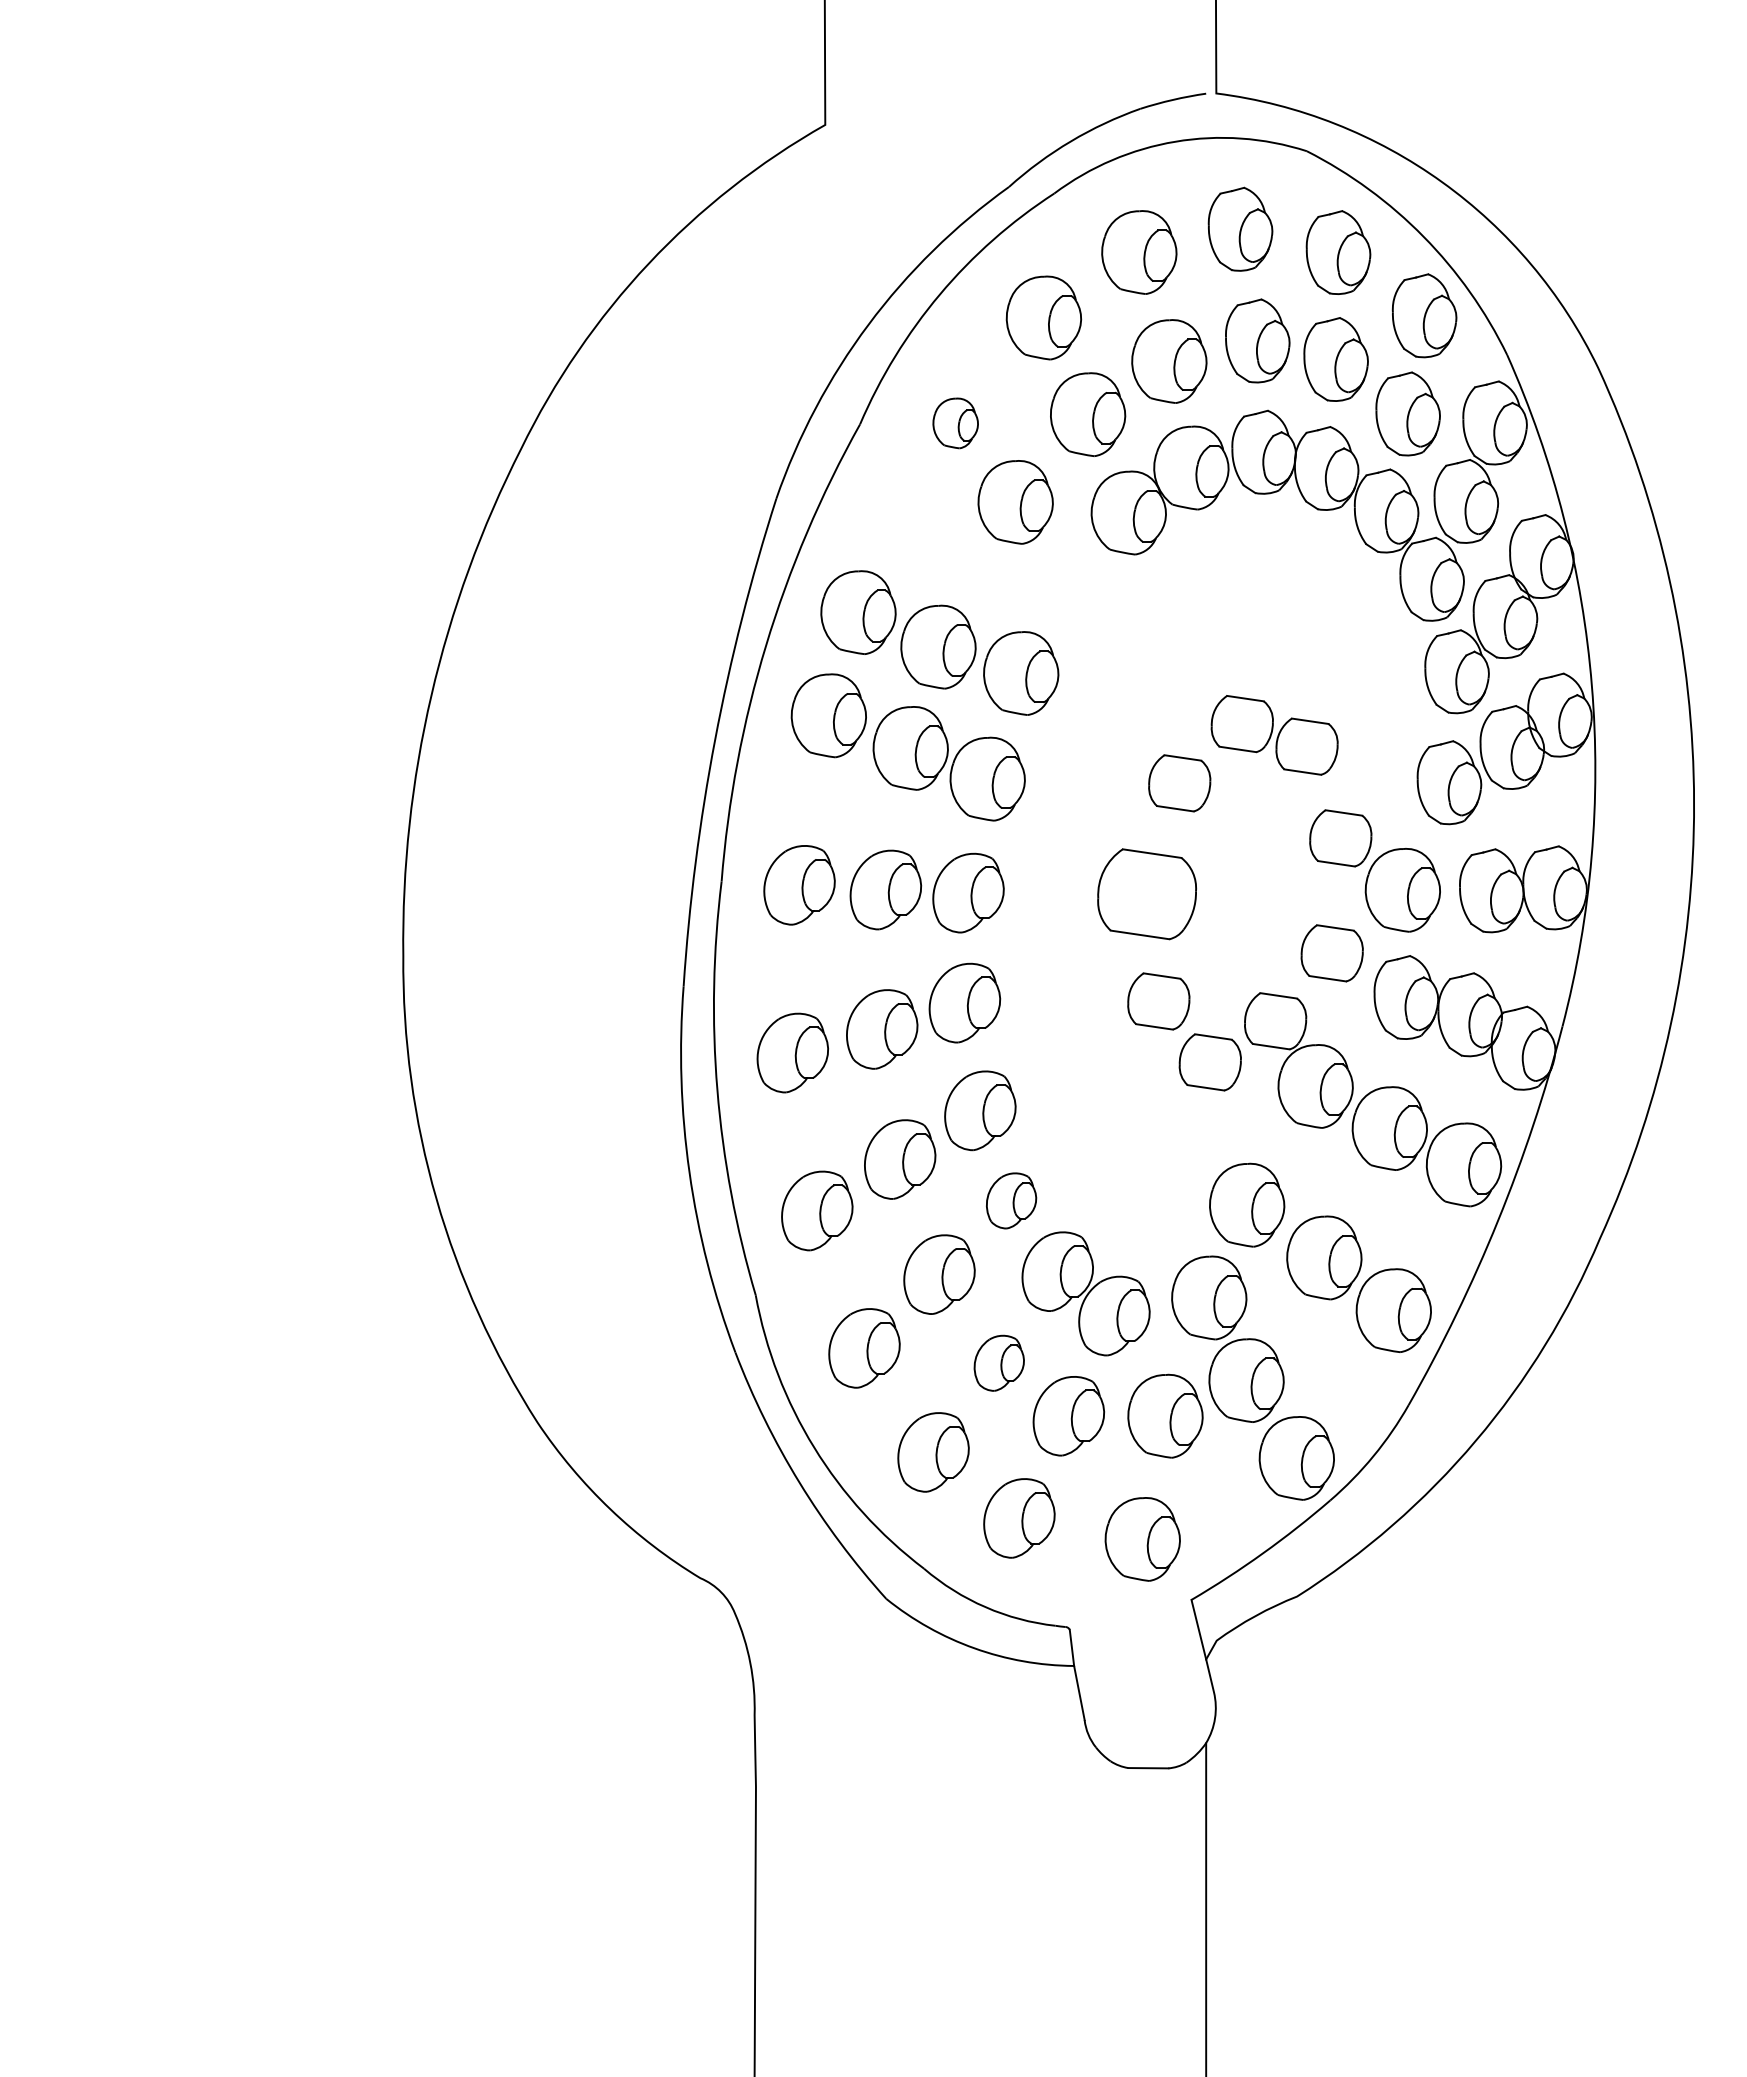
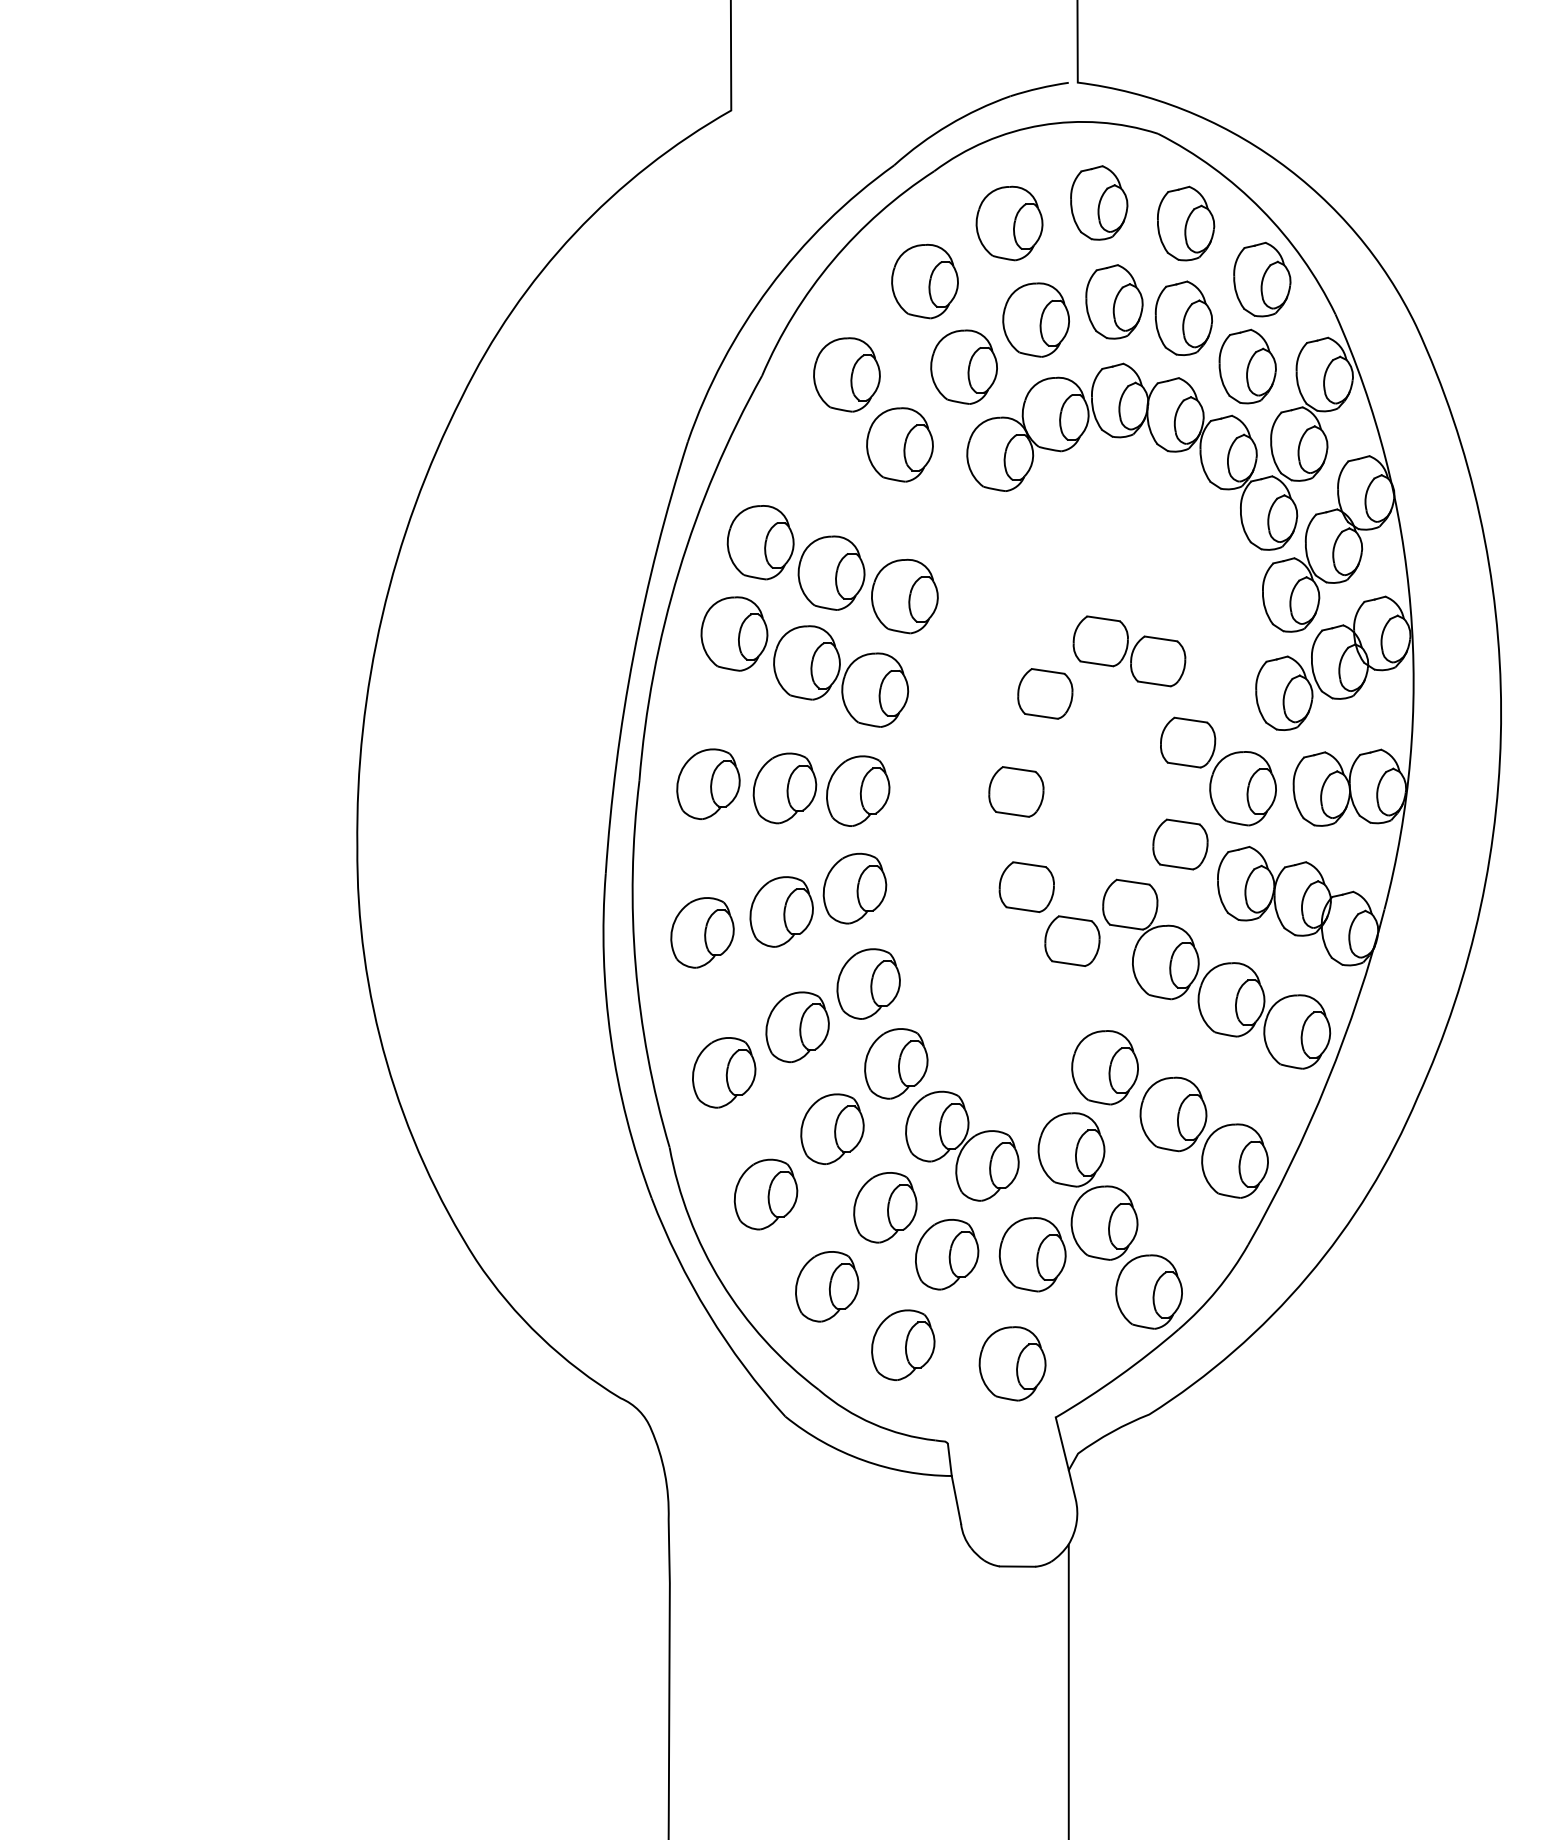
part: (955, 423) -> (846, 375), size x1.67
part: (1146, 893) -> (1015, 791), size x0.62
part: (1011, 1200) -> (896, 1063), size x1.43
part: (999, 1363) -> (885, 1207), size x1.43

